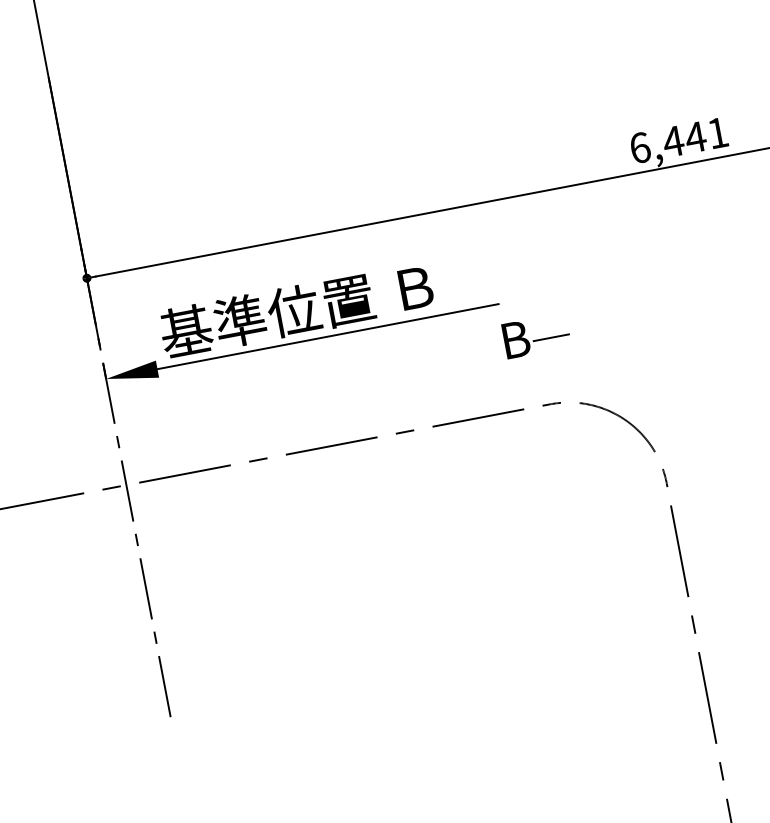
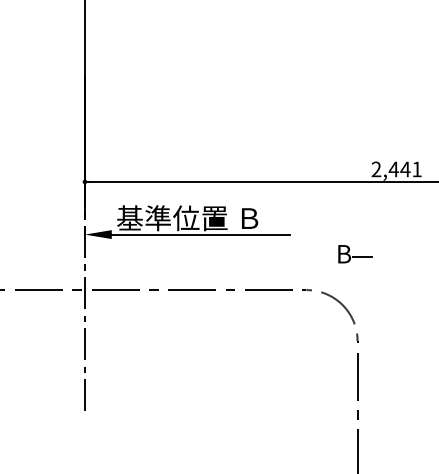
text: (640, 147) -> (376, 169), 6,441 -> 2,441
part: (537, 336) -> (355, 254), moved

